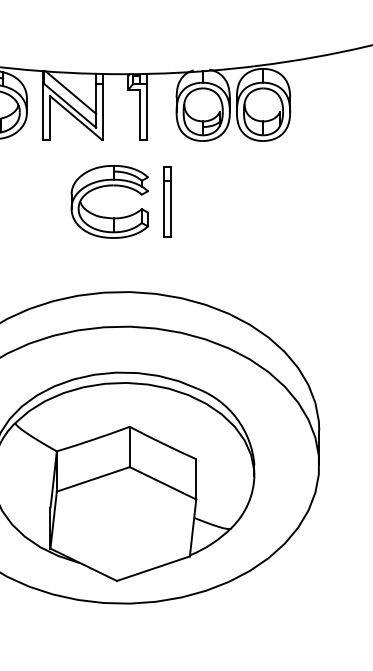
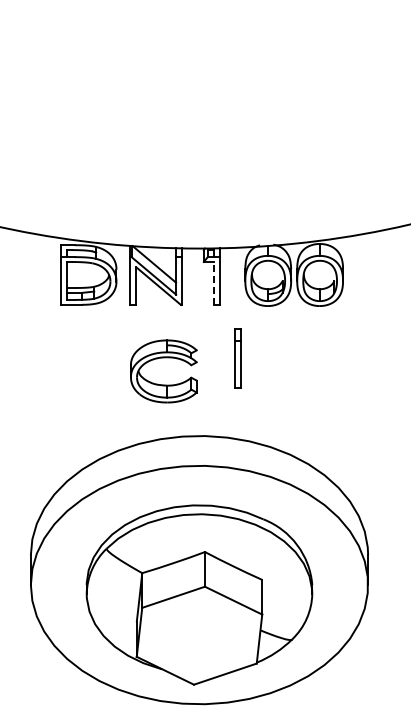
line: (140, 113) -> (214, 282), solid -> dashed
part: (109, 186) -> (163, 358), moved

